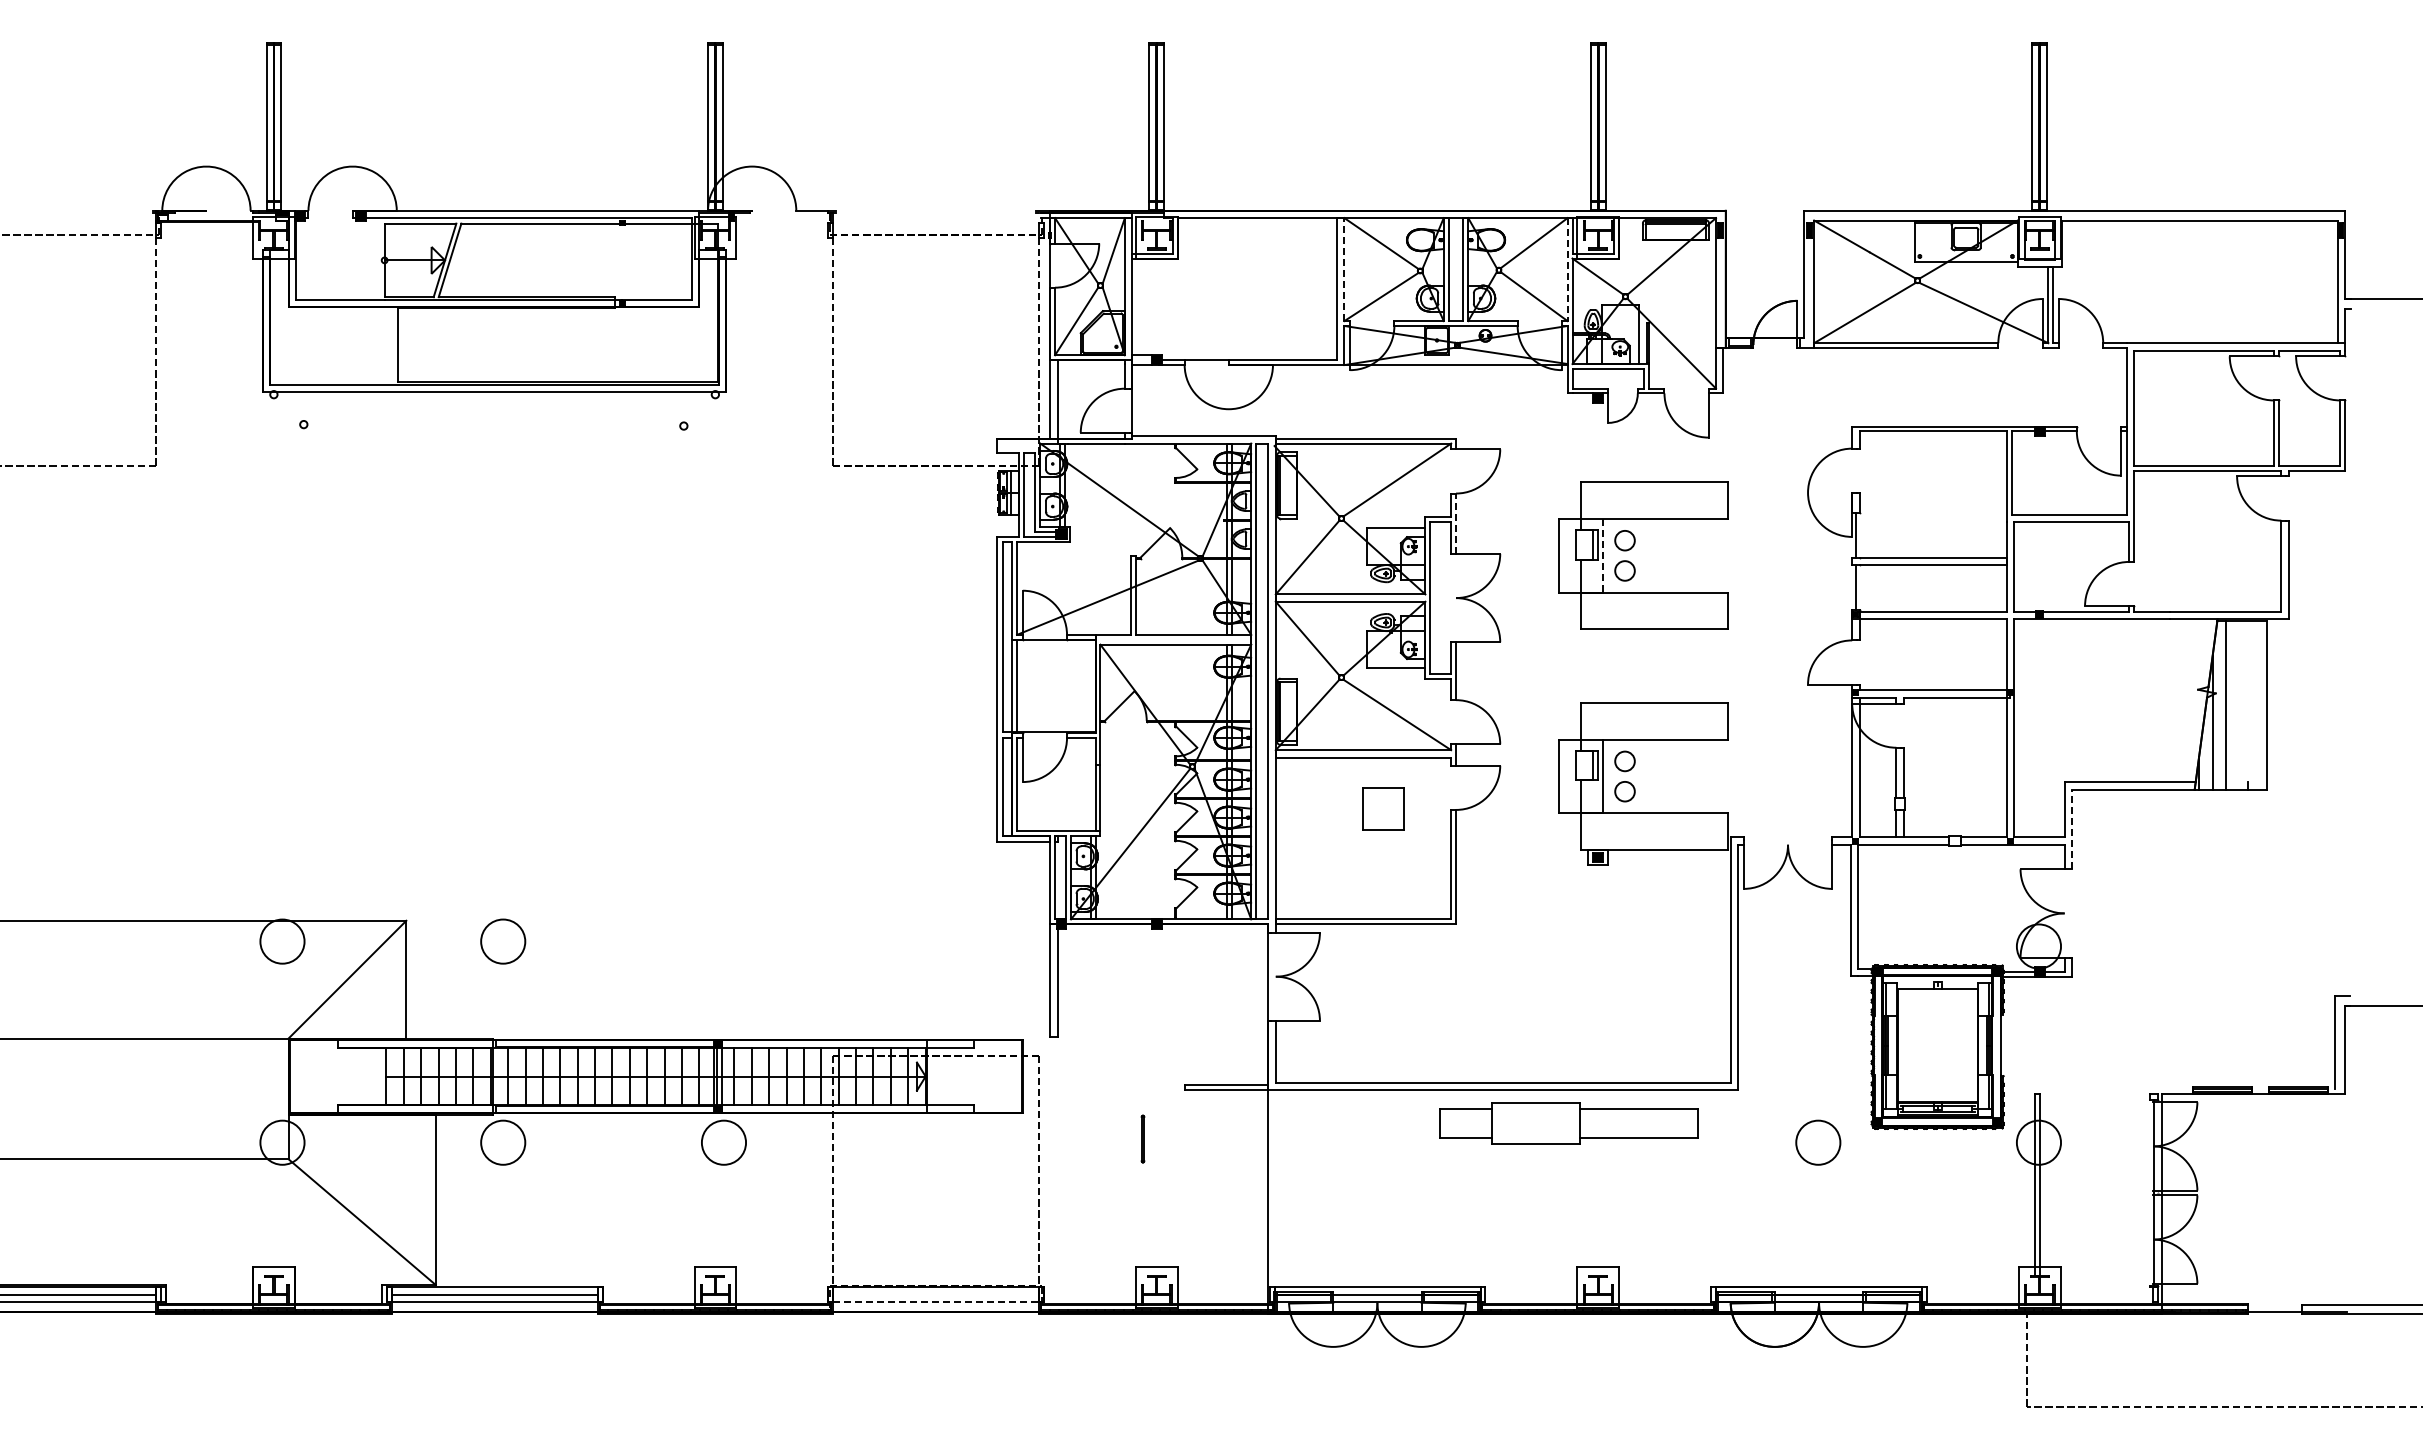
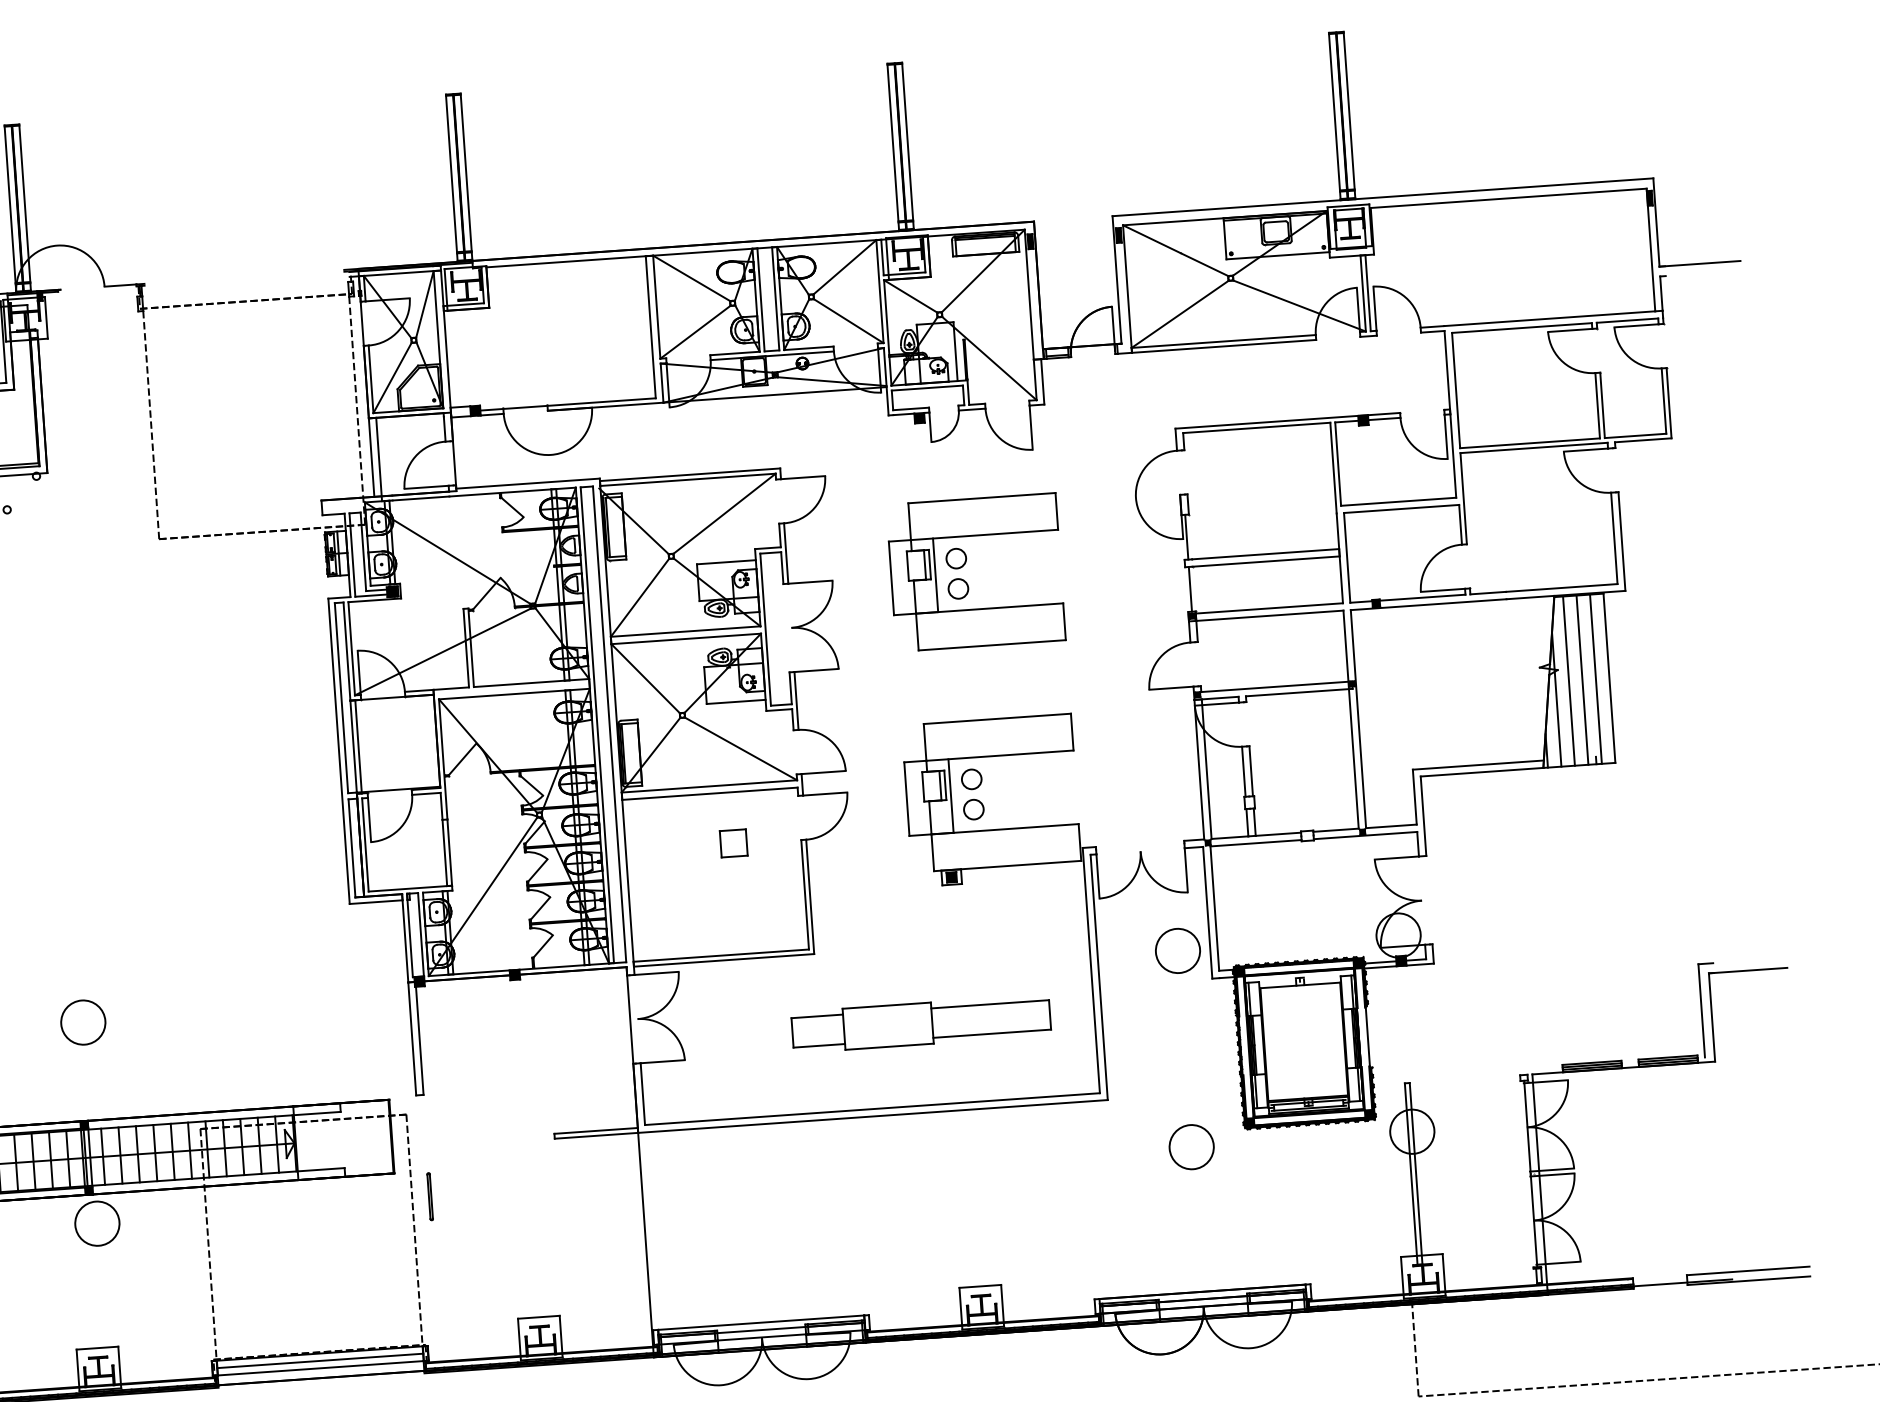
line: (1344, 269) -> (656, 307), dashed -> solid
line: (1567, 269) -> (879, 291), dashed -> solid
line: (1456, 523) -> (786, 553), dashed -> solid
line: (1603, 555) -> (935, 574), dashed -> solid
line: (2239, 704) -> (1582, 679), added
line: (2253, 704) -> (1596, 678), added
part: (1383, 808) -> (733, 843), size x0.62
line: (2072, 829) -> (1423, 816), dashed -> solid
circle: (723, 941) -> (82, 1022), added
circle: (1818, 946) -> (1178, 950), added
part: (1568, 1123) -> (921, 1024), moved
part: (1142, 1138) -> (429, 1196), moved
line: (936, 1294) -> (320, 1360), added
line: (936, 1302) -> (321, 1368), dashed -> solid

